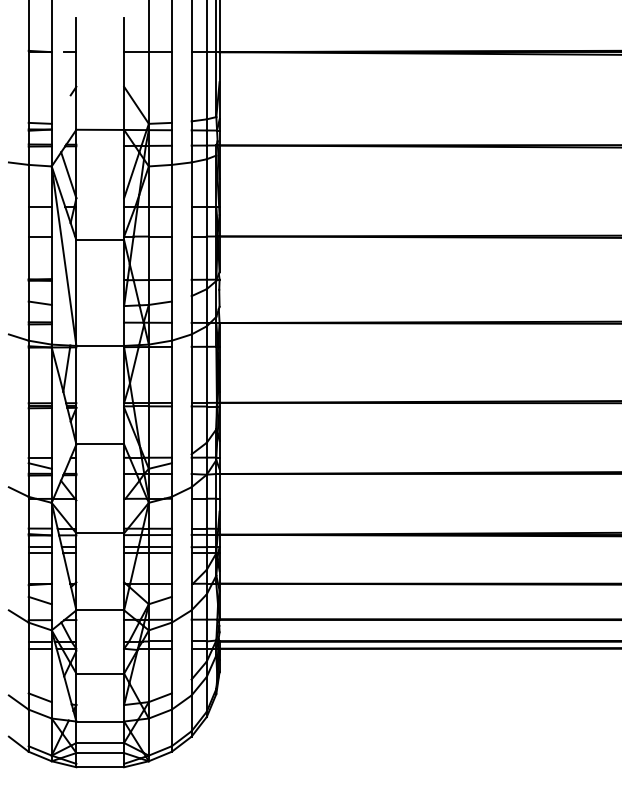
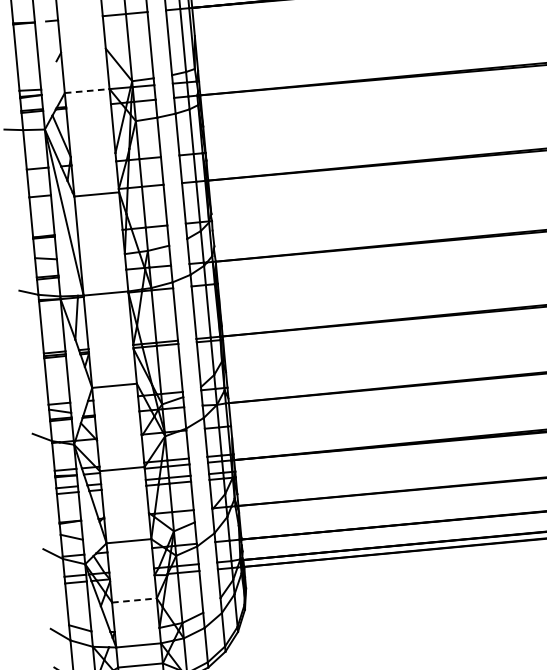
line: (100, 129) -> (87, 90), solid -> dashed
line: (100, 673) -> (134, 600), solid -> dashed

